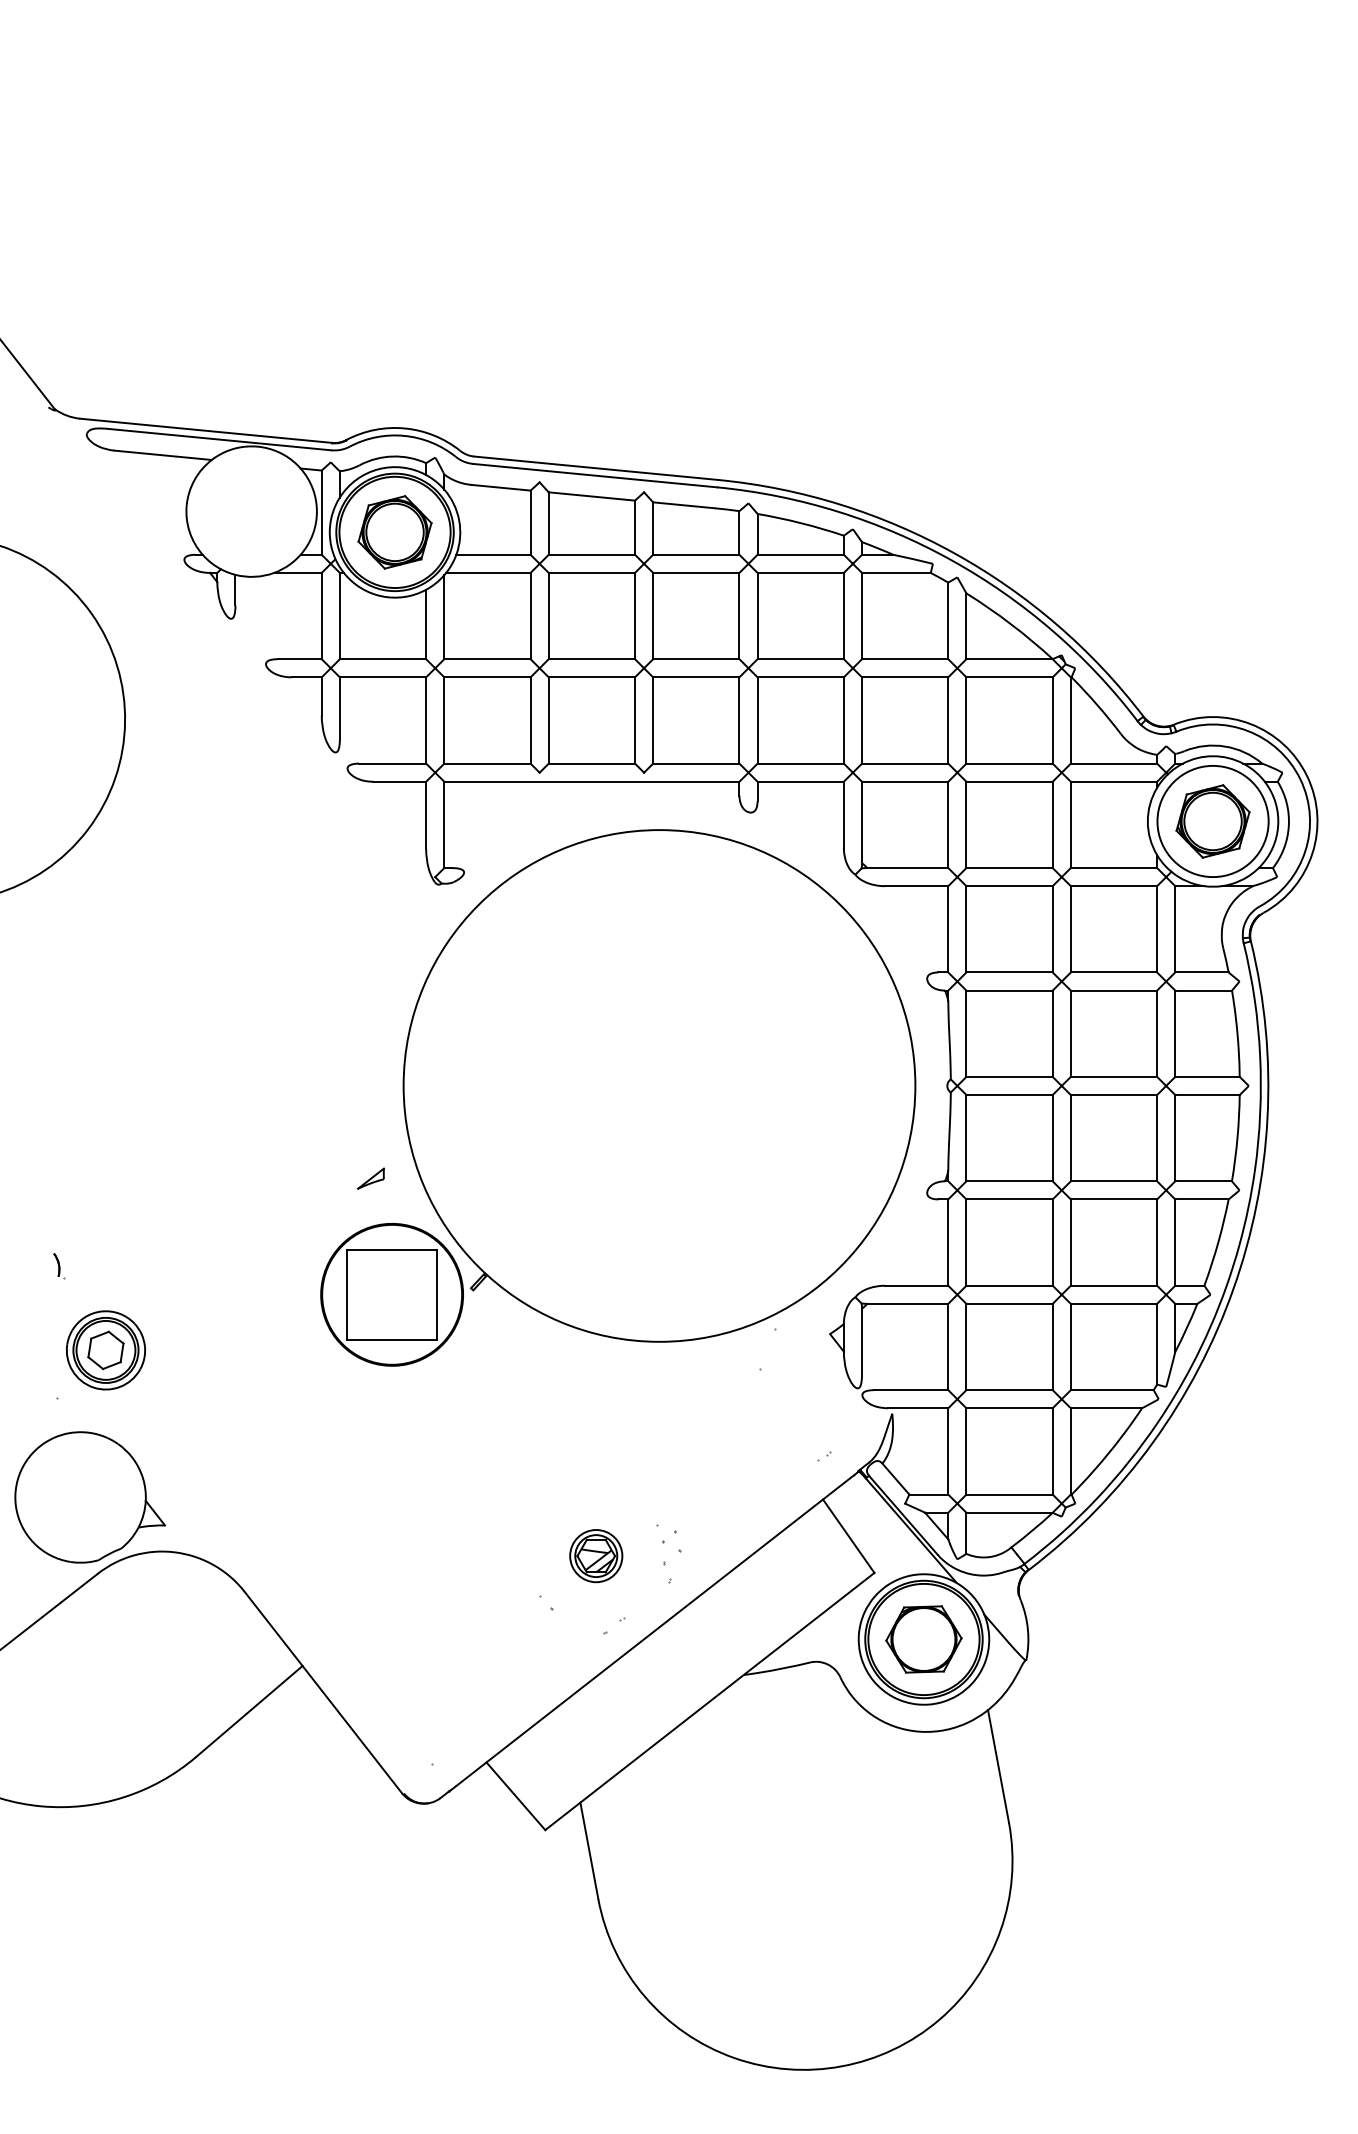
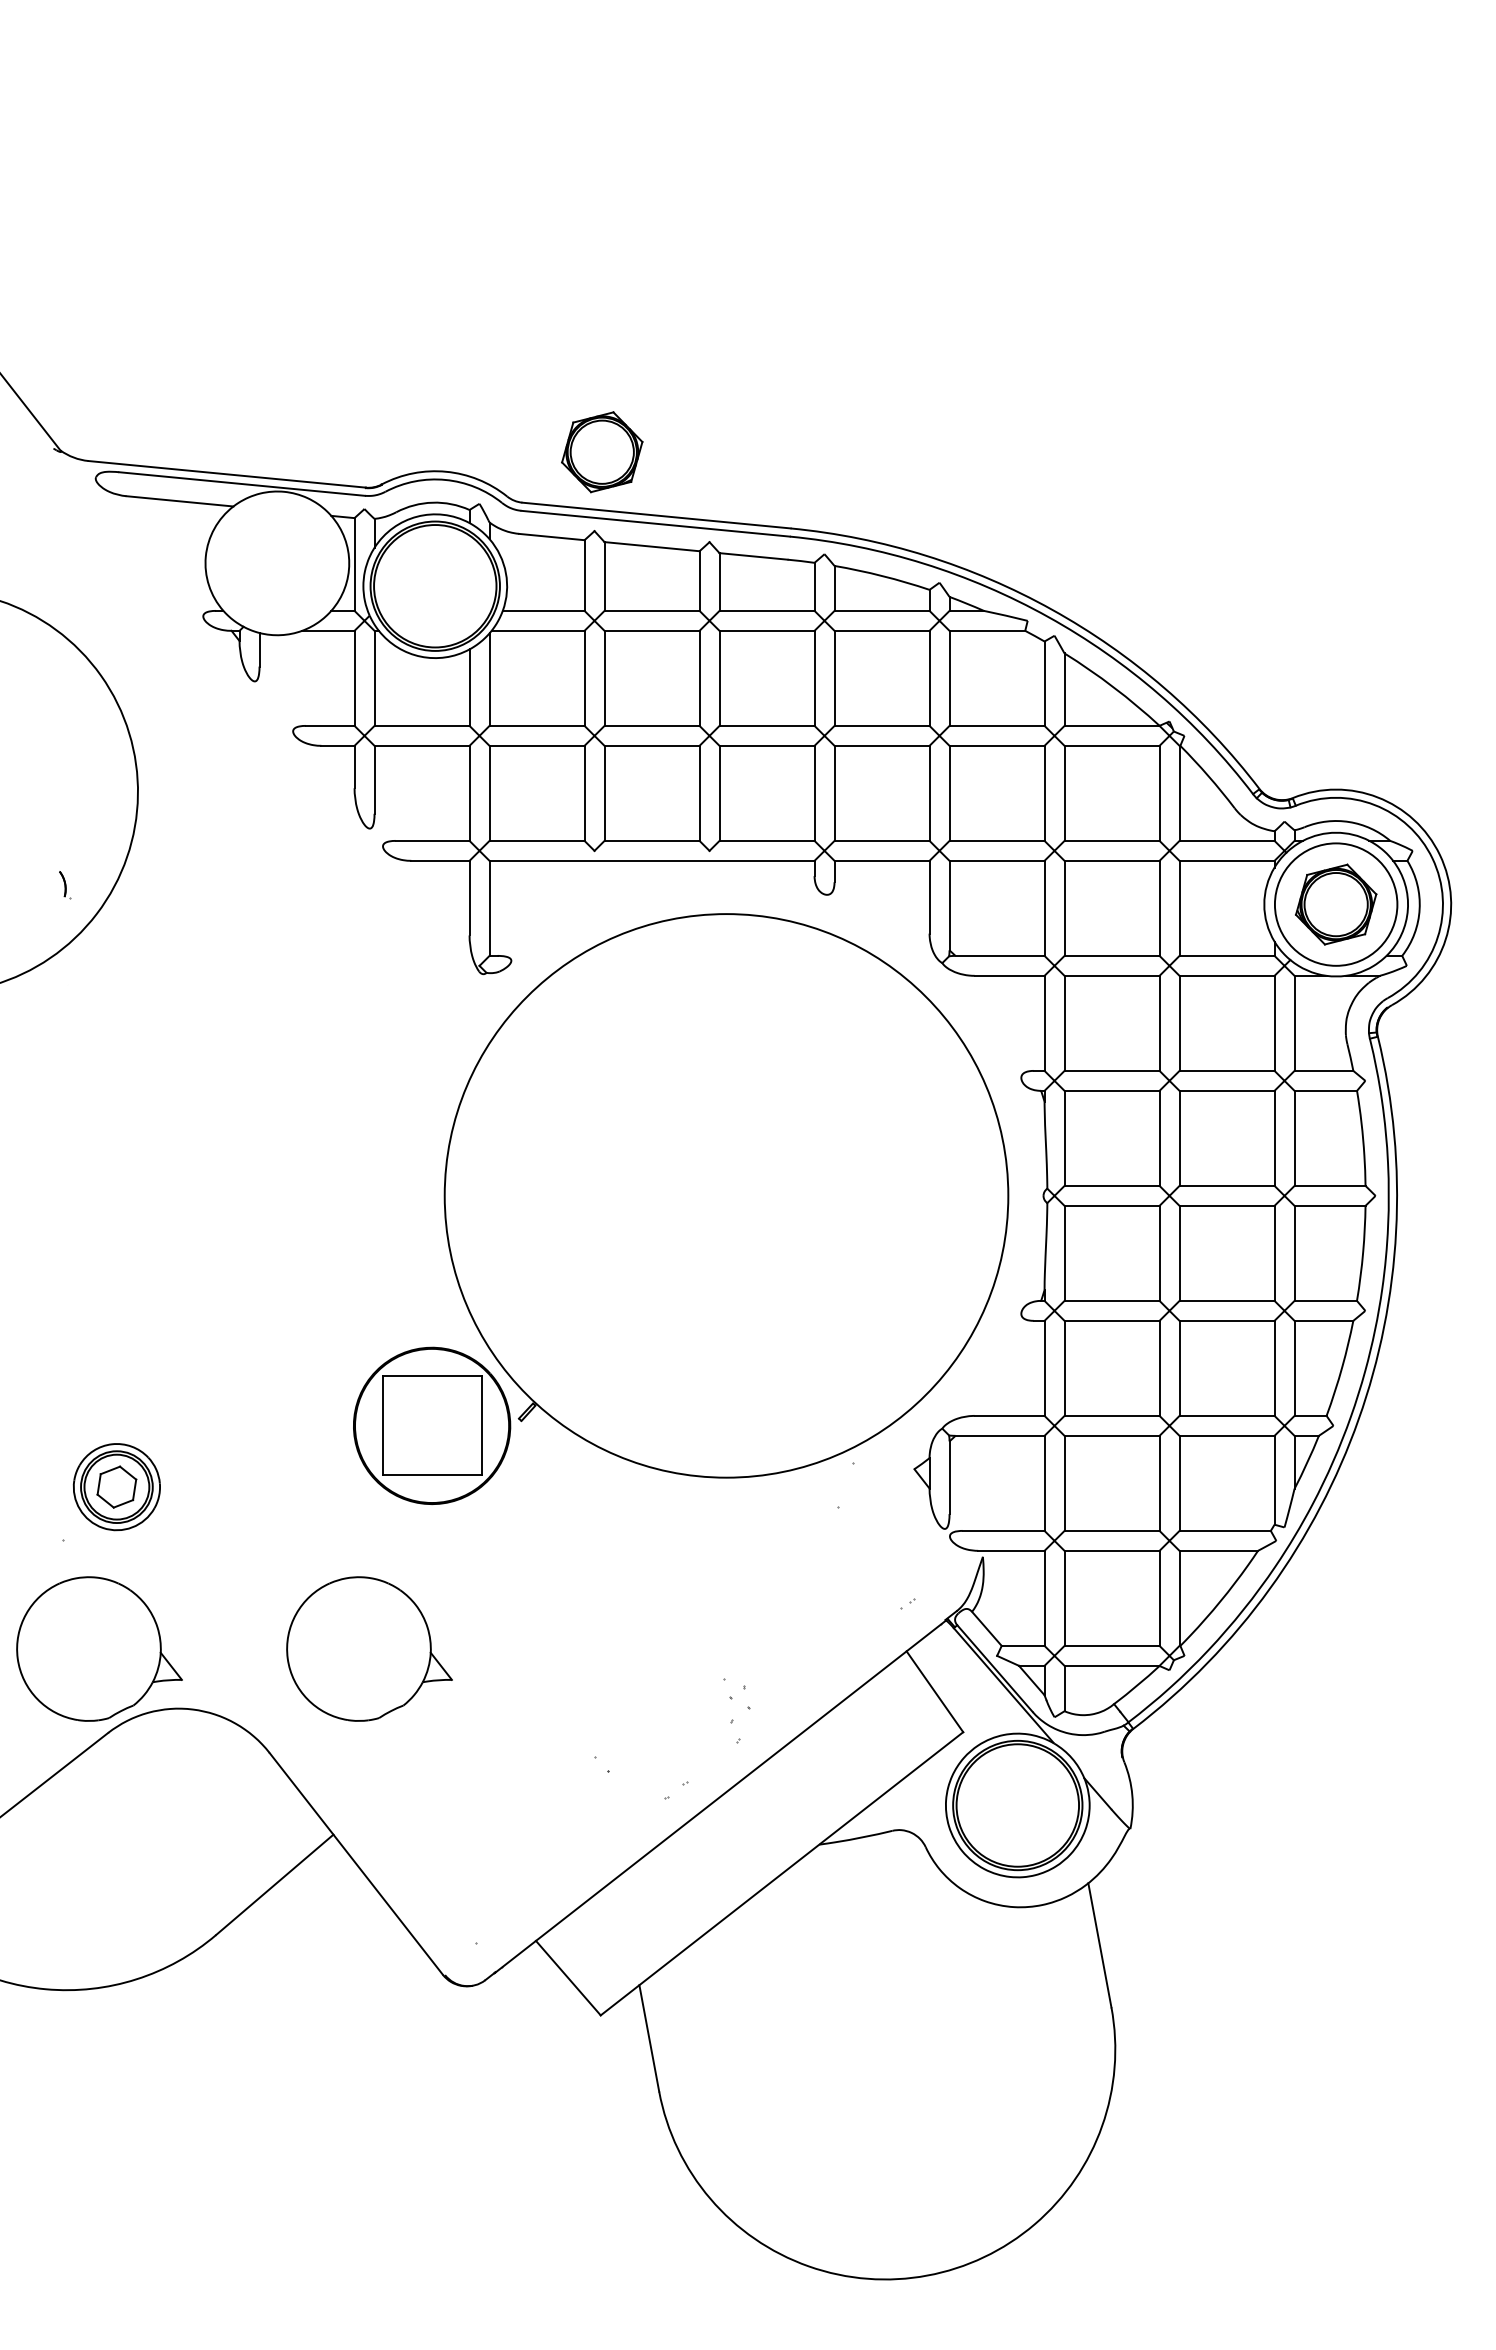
part: (395, 532) -> (602, 452), moved
part: (370, 1178) -> (408, 1297), removed
part: (59, 1266) -> (65, 885), moved
part: (335, 1496) -> (369, 1648), added
part: (595, 1555) -> (656, 1713), removed
part: (923, 1639) -> (1017, 1805), removed

